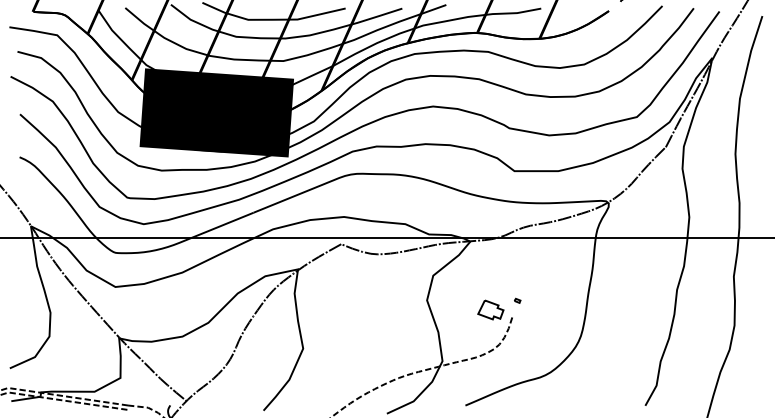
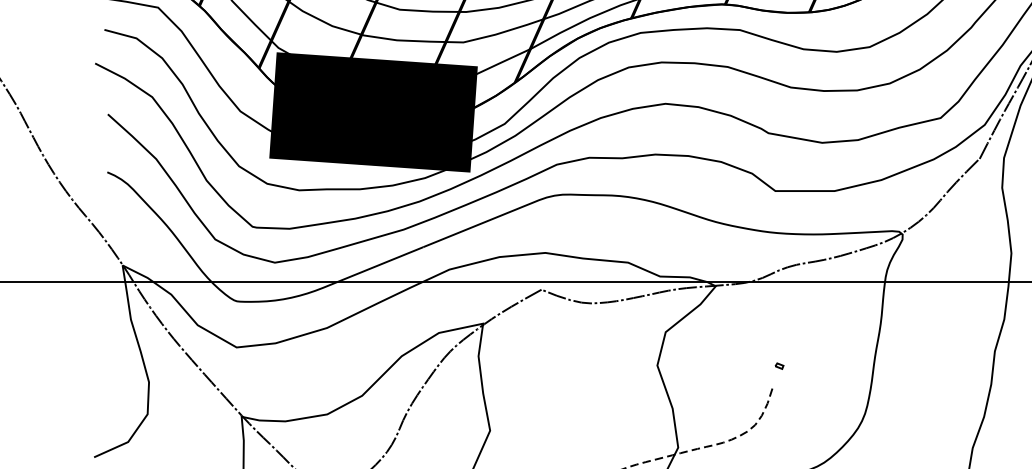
part: (490, 309) -> (743, 377), removed

